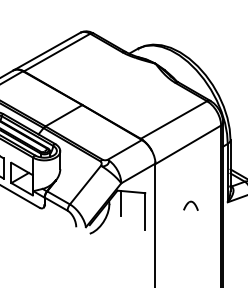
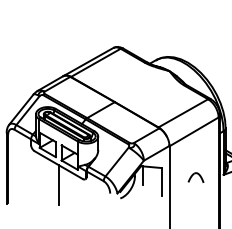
part: (190, 205) -> (195, 177), size x1.43
line: (7, 215) -> (58, 184), added

